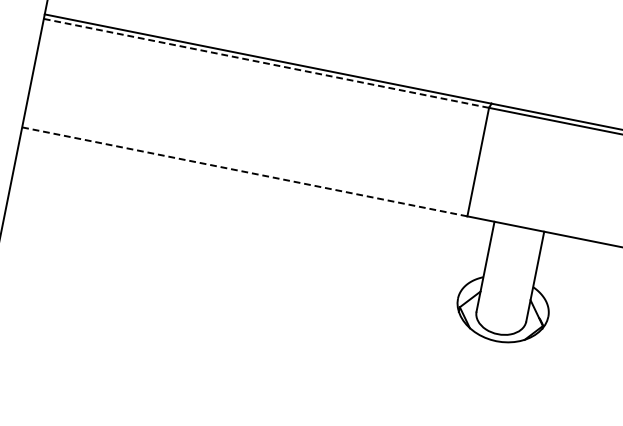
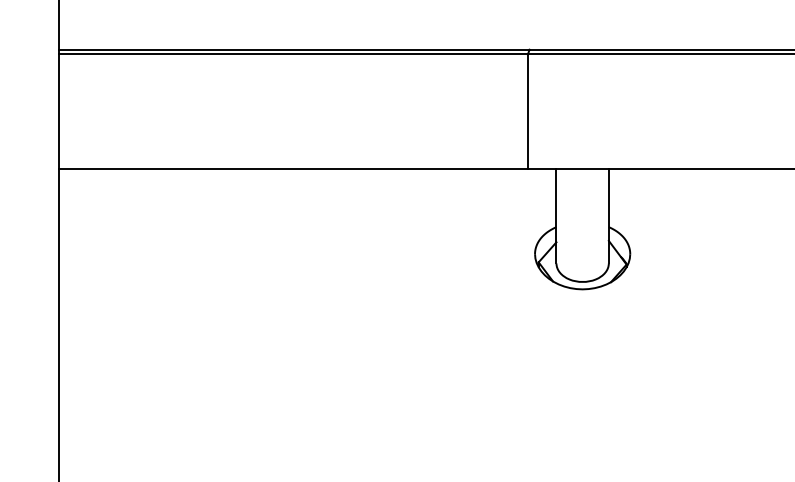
line: (266, 63) -> (293, 54), dashed -> solid
line: (244, 171) -> (293, 168), dashed -> solid

